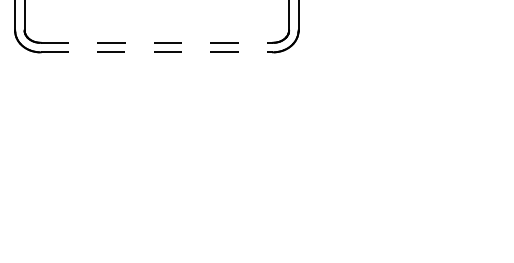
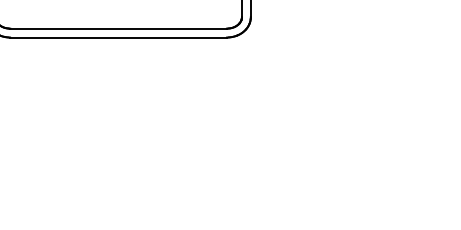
line: (157, 42) -> (119, 28), dashed -> solid
line: (157, 52) -> (119, 37), dashed -> solid

